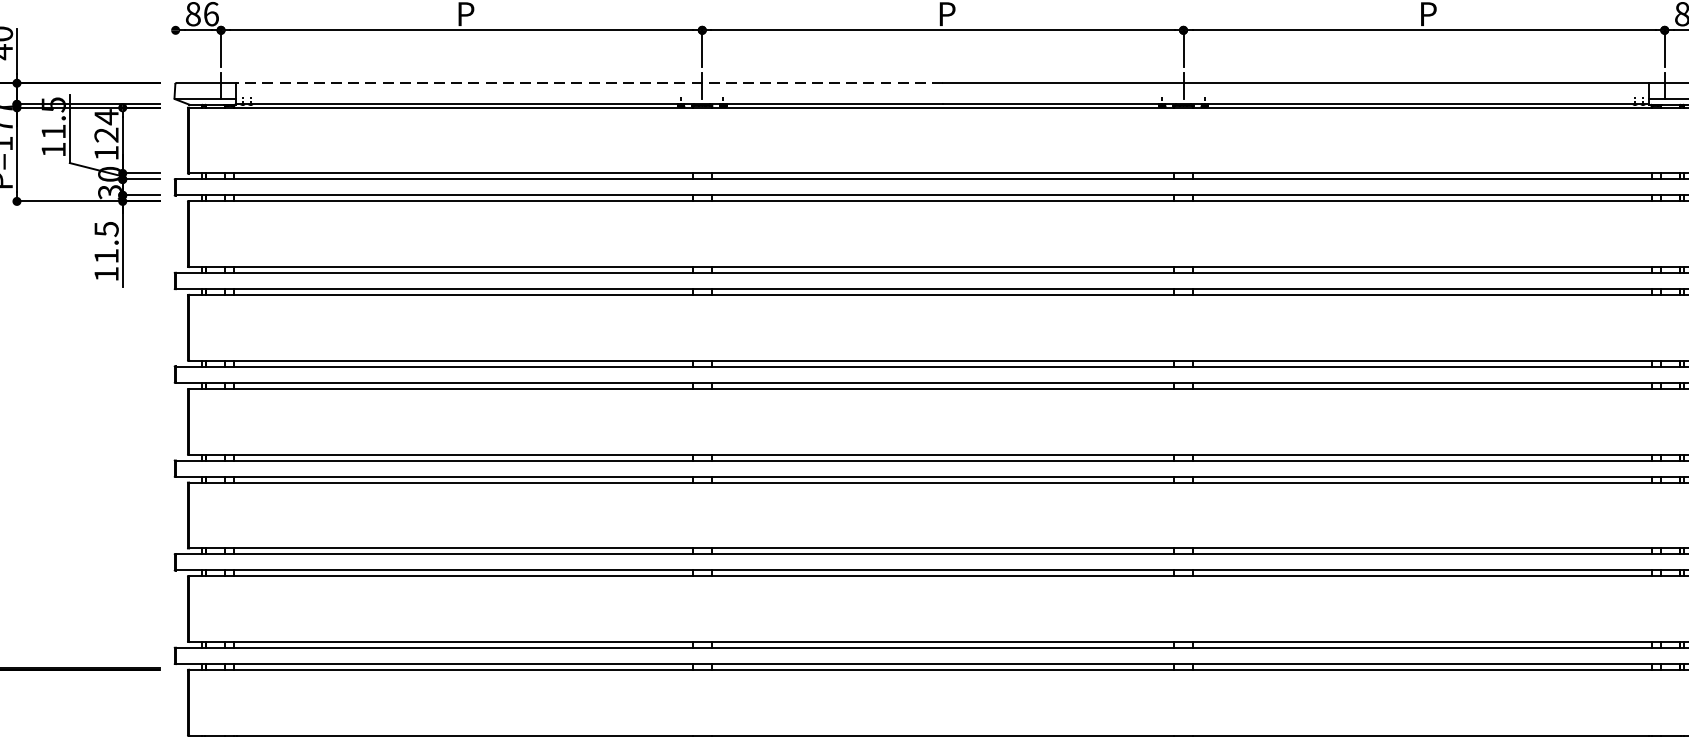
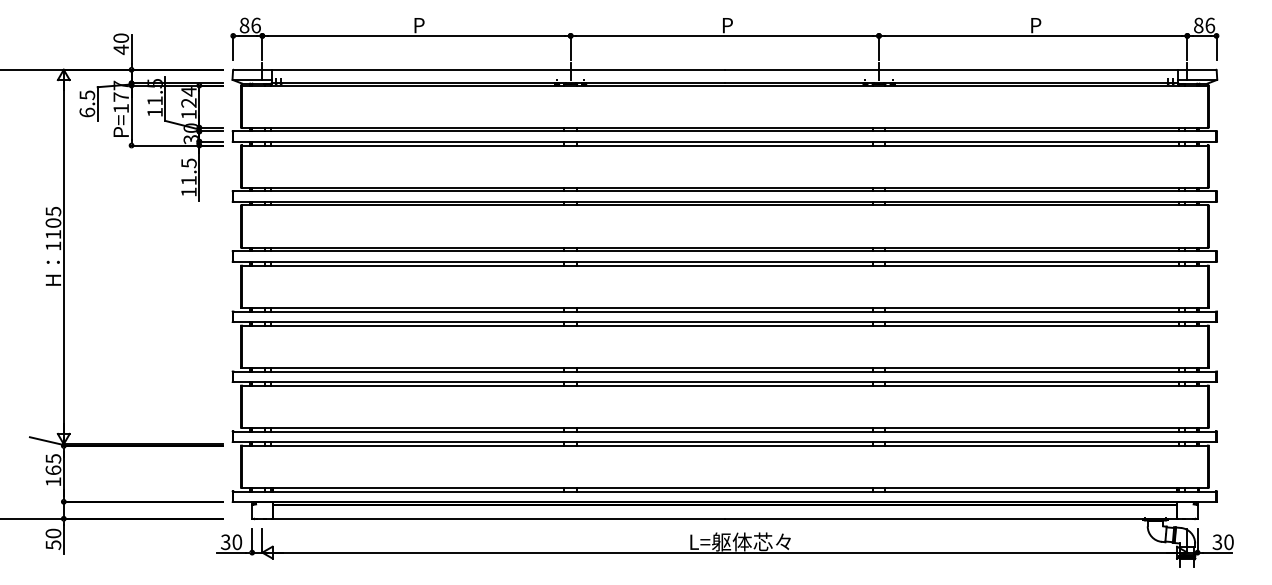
line: (176, 48) -> (233, 47), added
line: (589, 82) -> (498, 69), dashed -> solid

